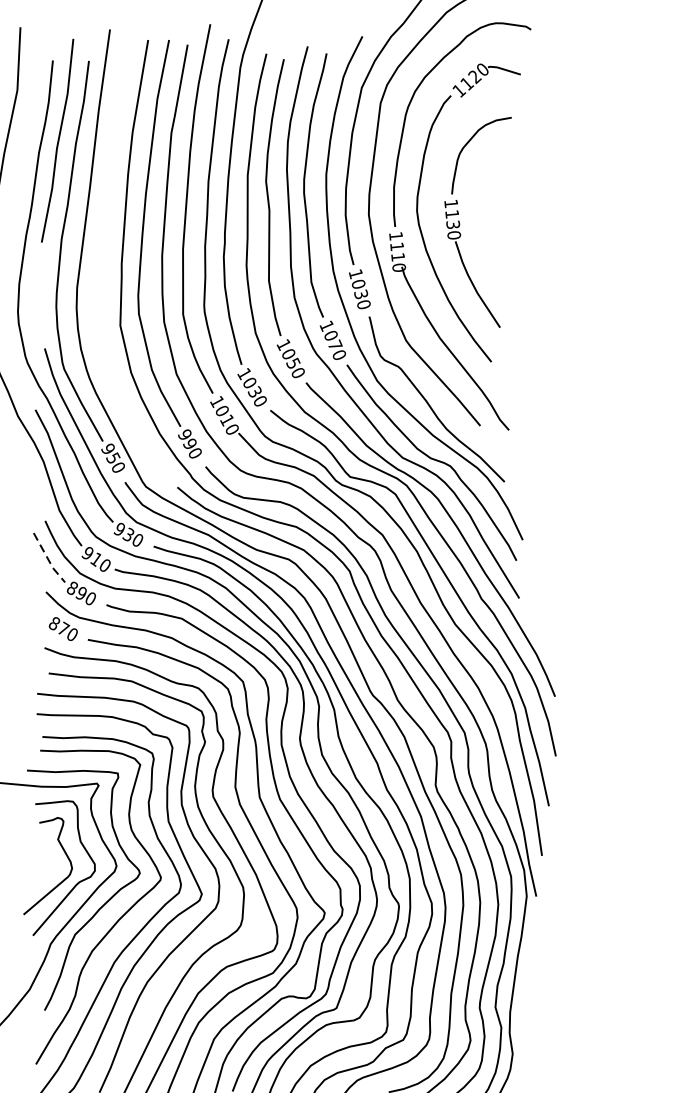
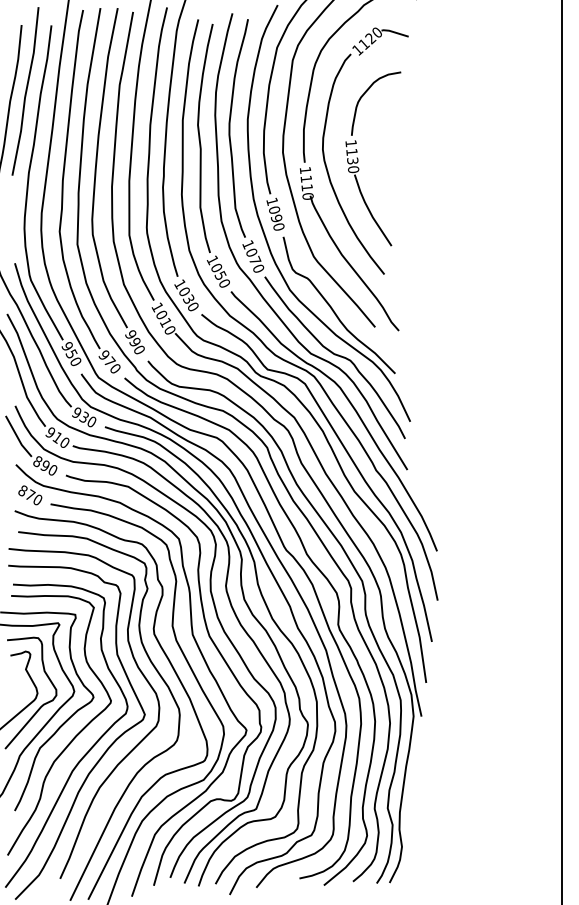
part: (103, 261) -> (63, 191), added
text: (360, 294) -> (276, 218), 1030 -> 1090
line: (49, 560) -> (18, 438), dashed -> solid

